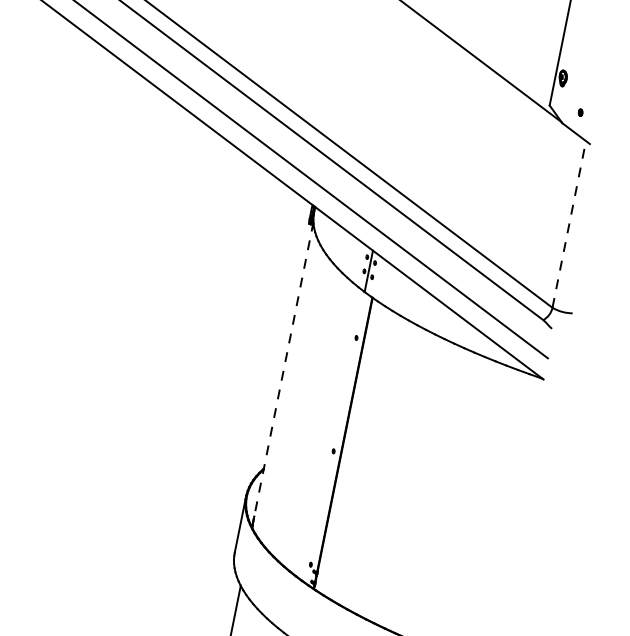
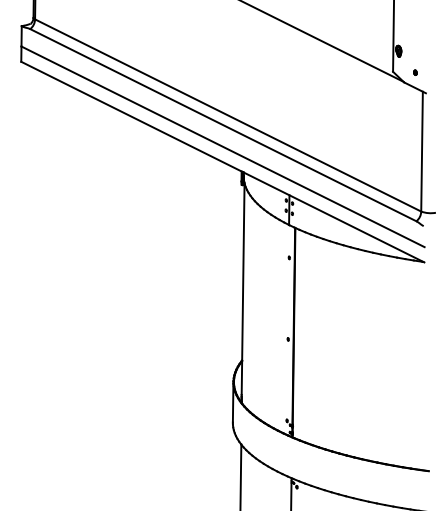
line: (569, 224) -> (422, 151), dashed -> solid
line: (284, 368) -> (243, 288), dashed -> solid

